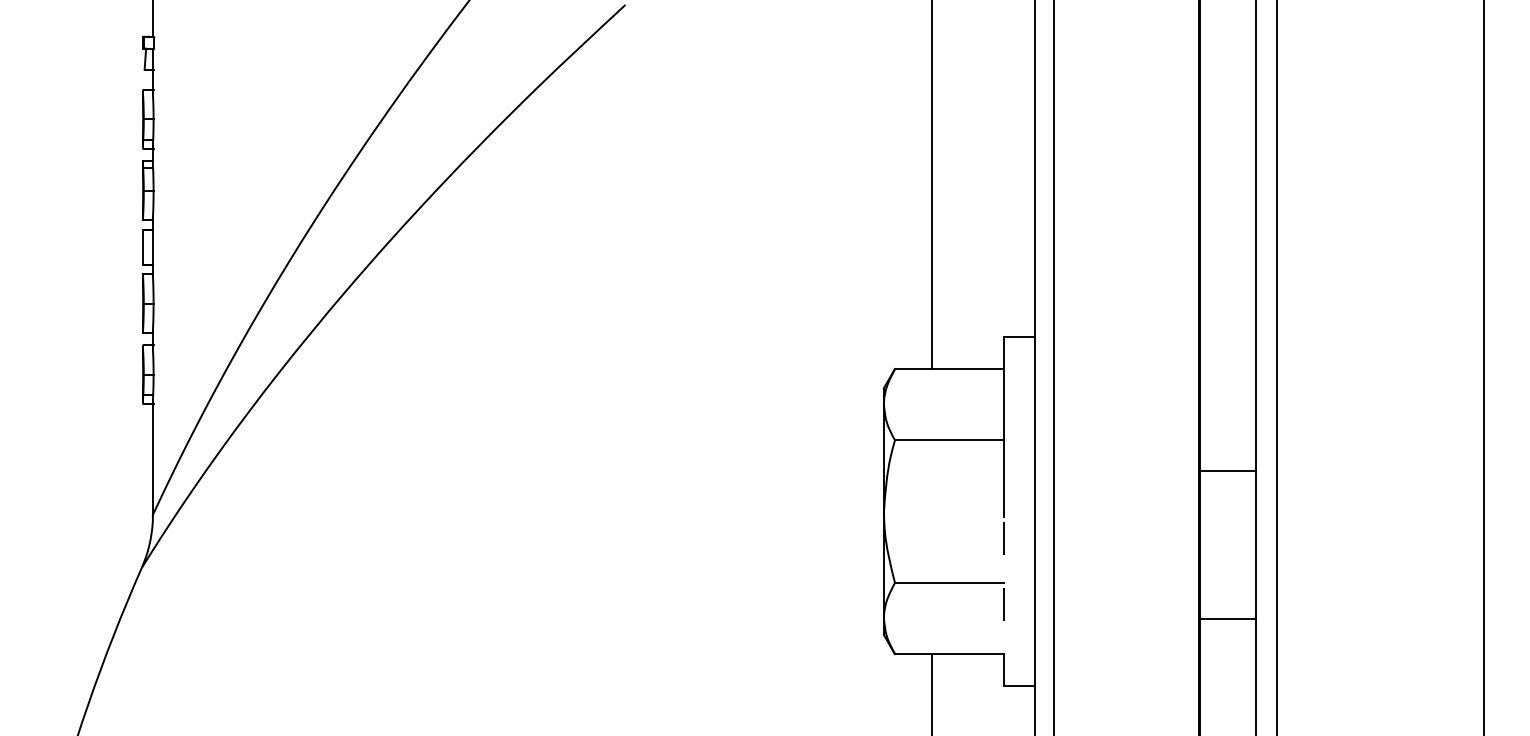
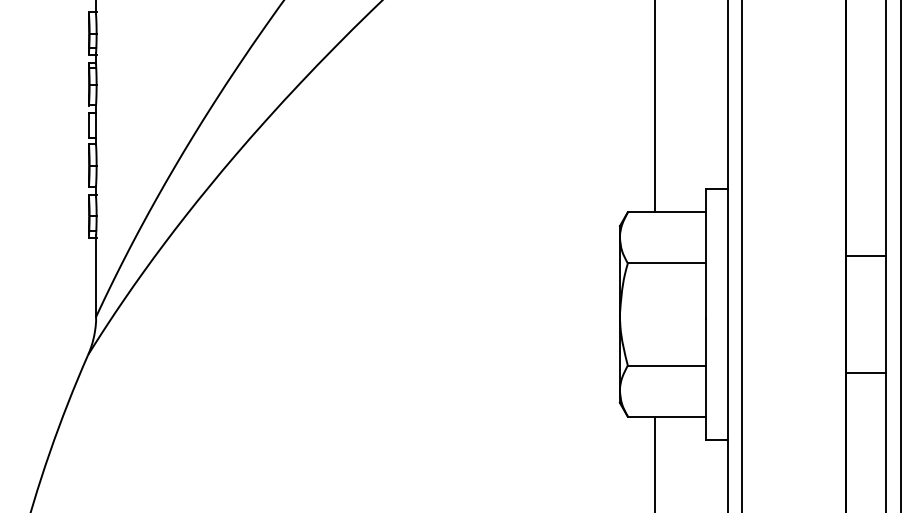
line: (1227, 471) -> (866, 255), moved
line: (1003, 601) -> (705, 378), dashed -> solid
line: (1227, 618) -> (866, 373), moved

